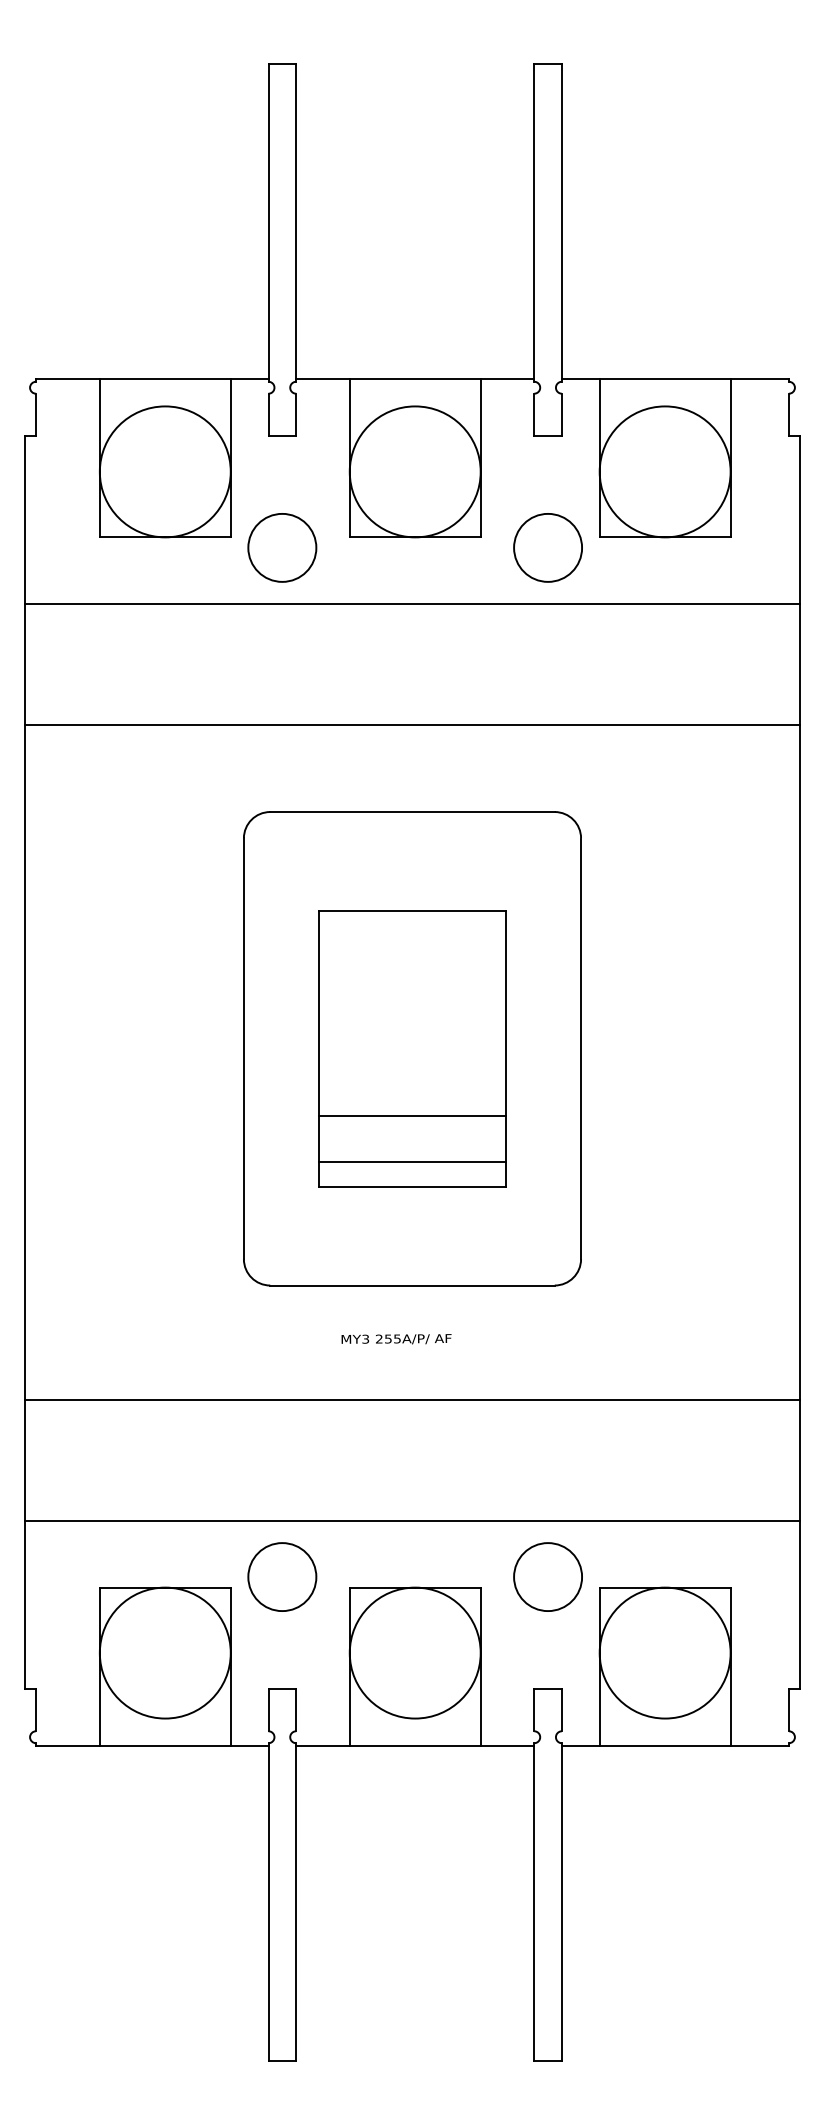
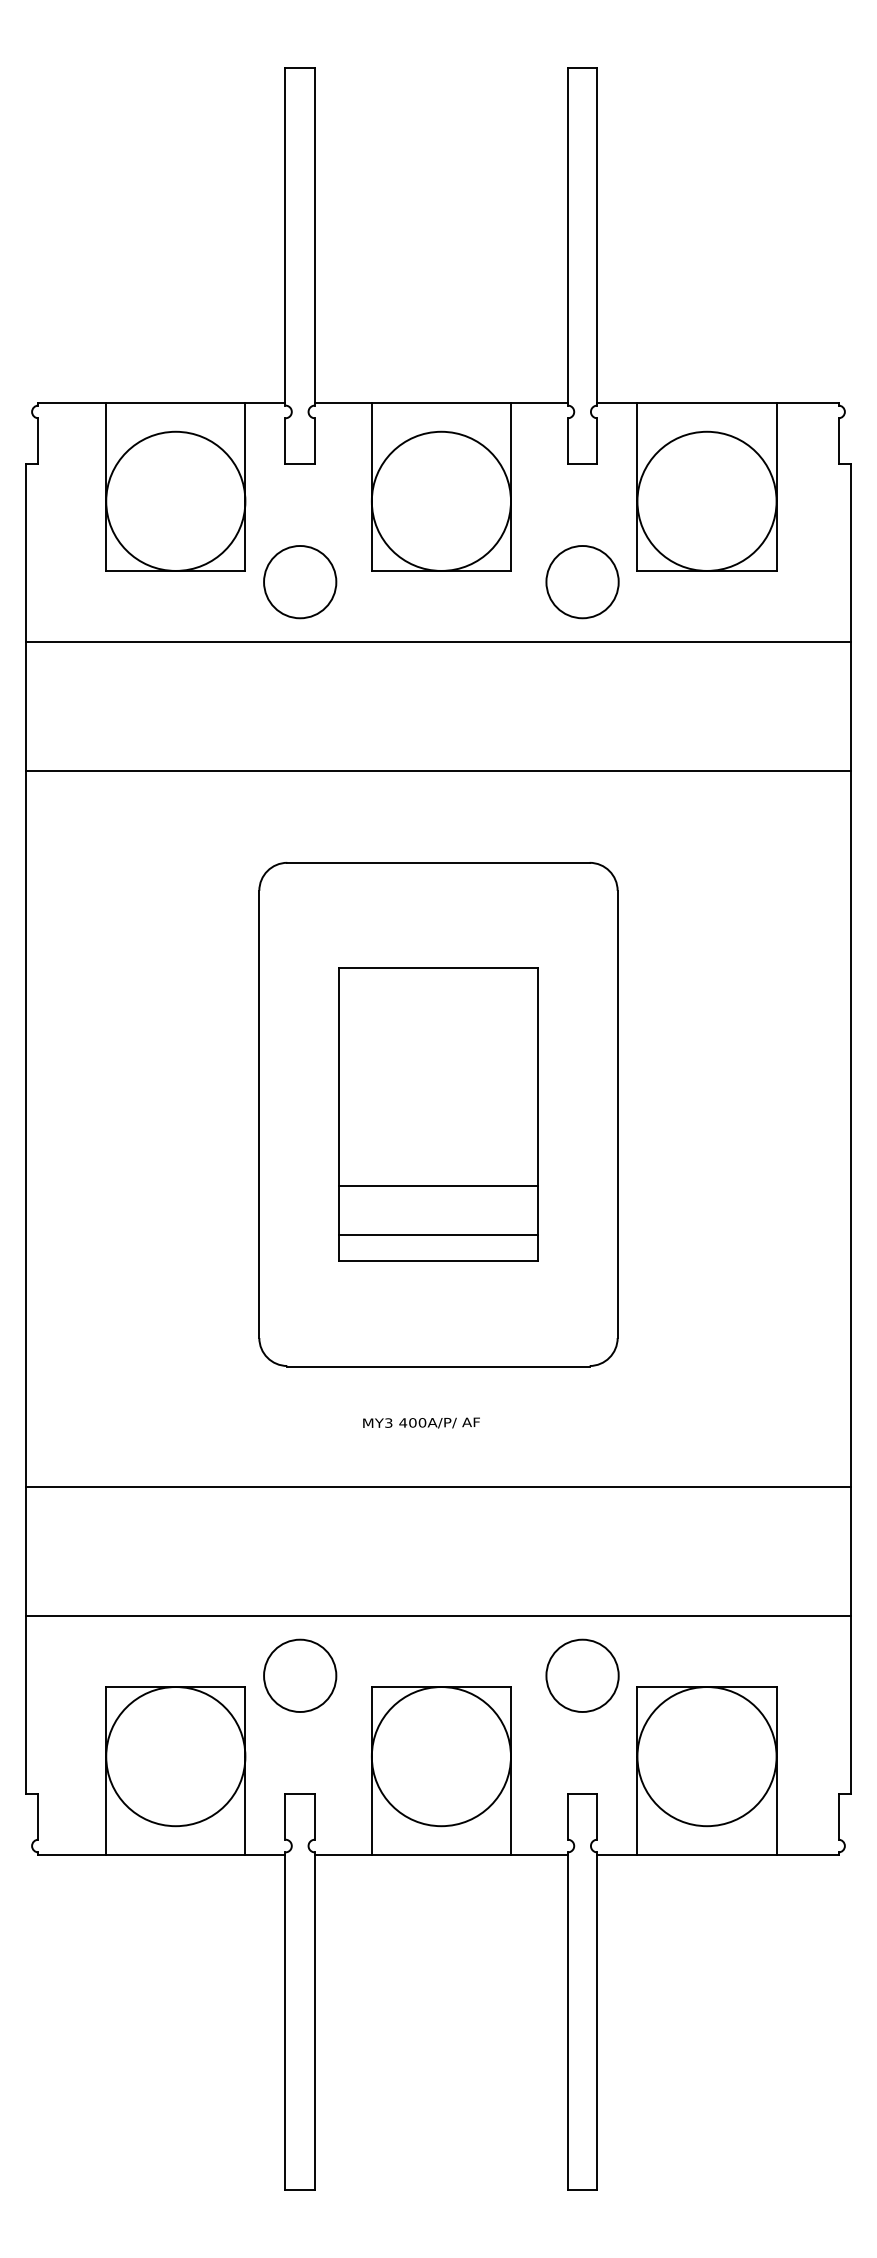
text: (388, 1338) -> (412, 1422), 255A/P/ -> 400A/P/

